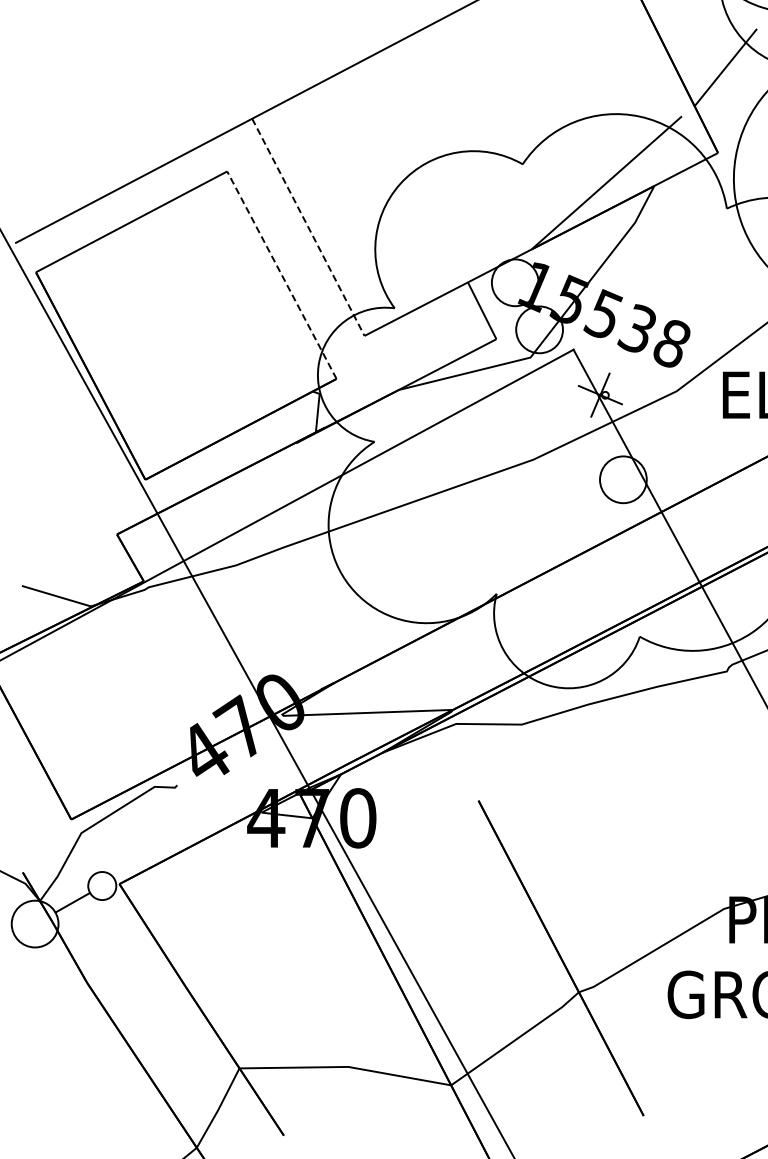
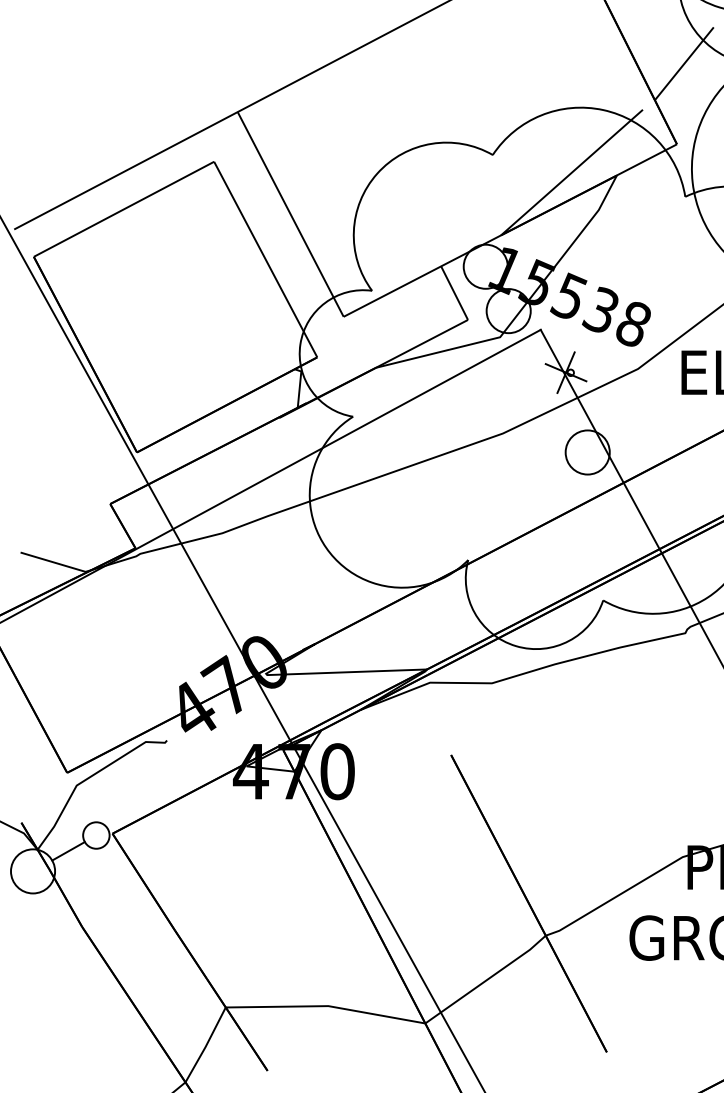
line: (308, 227) -> (290, 214), dashed -> solid
line: (281, 274) -> (265, 258), dashed -> solid

